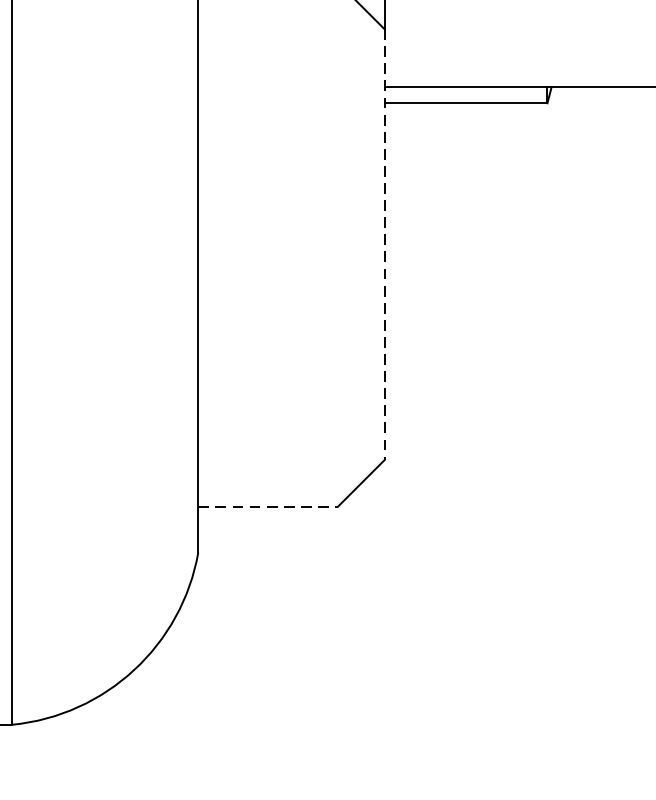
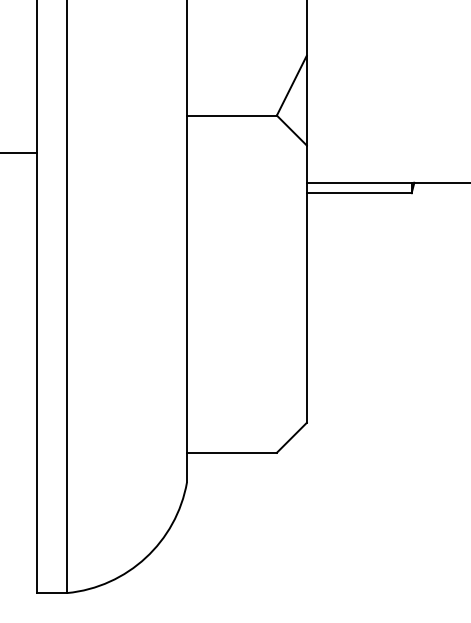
line: (383, 245) -> (306, 284), dashed -> solid
line: (267, 506) -> (231, 452), dashed -> solid

